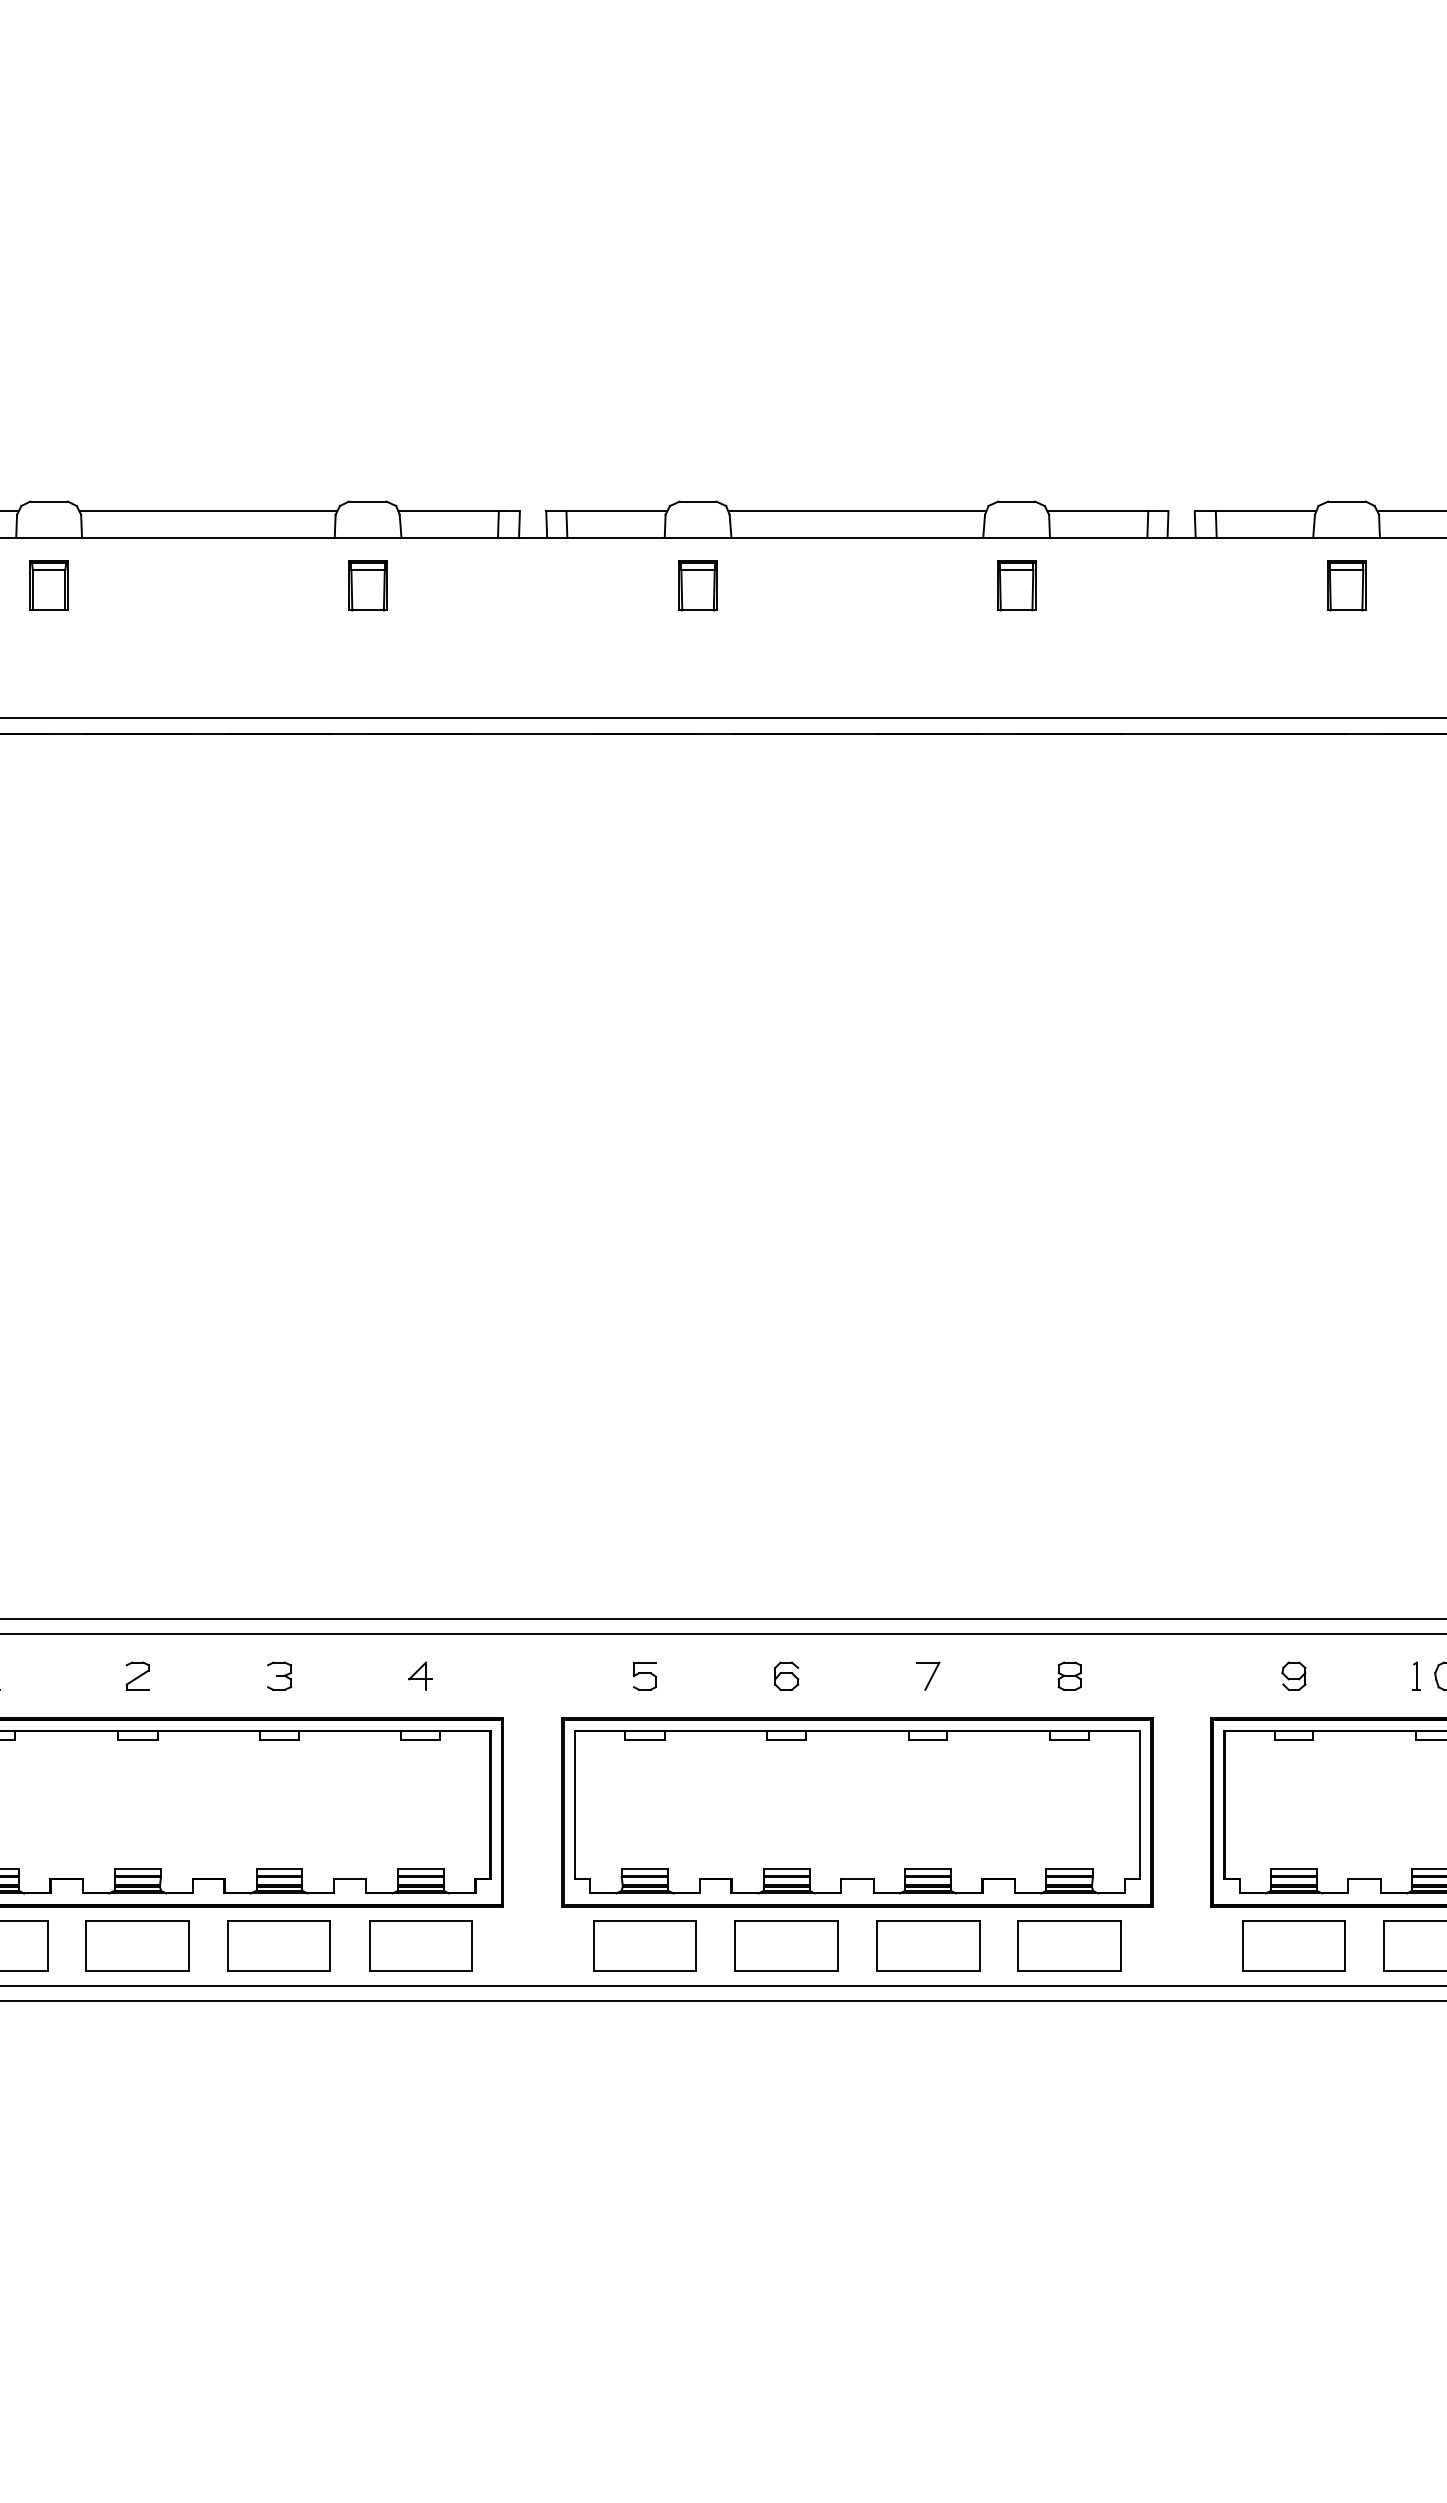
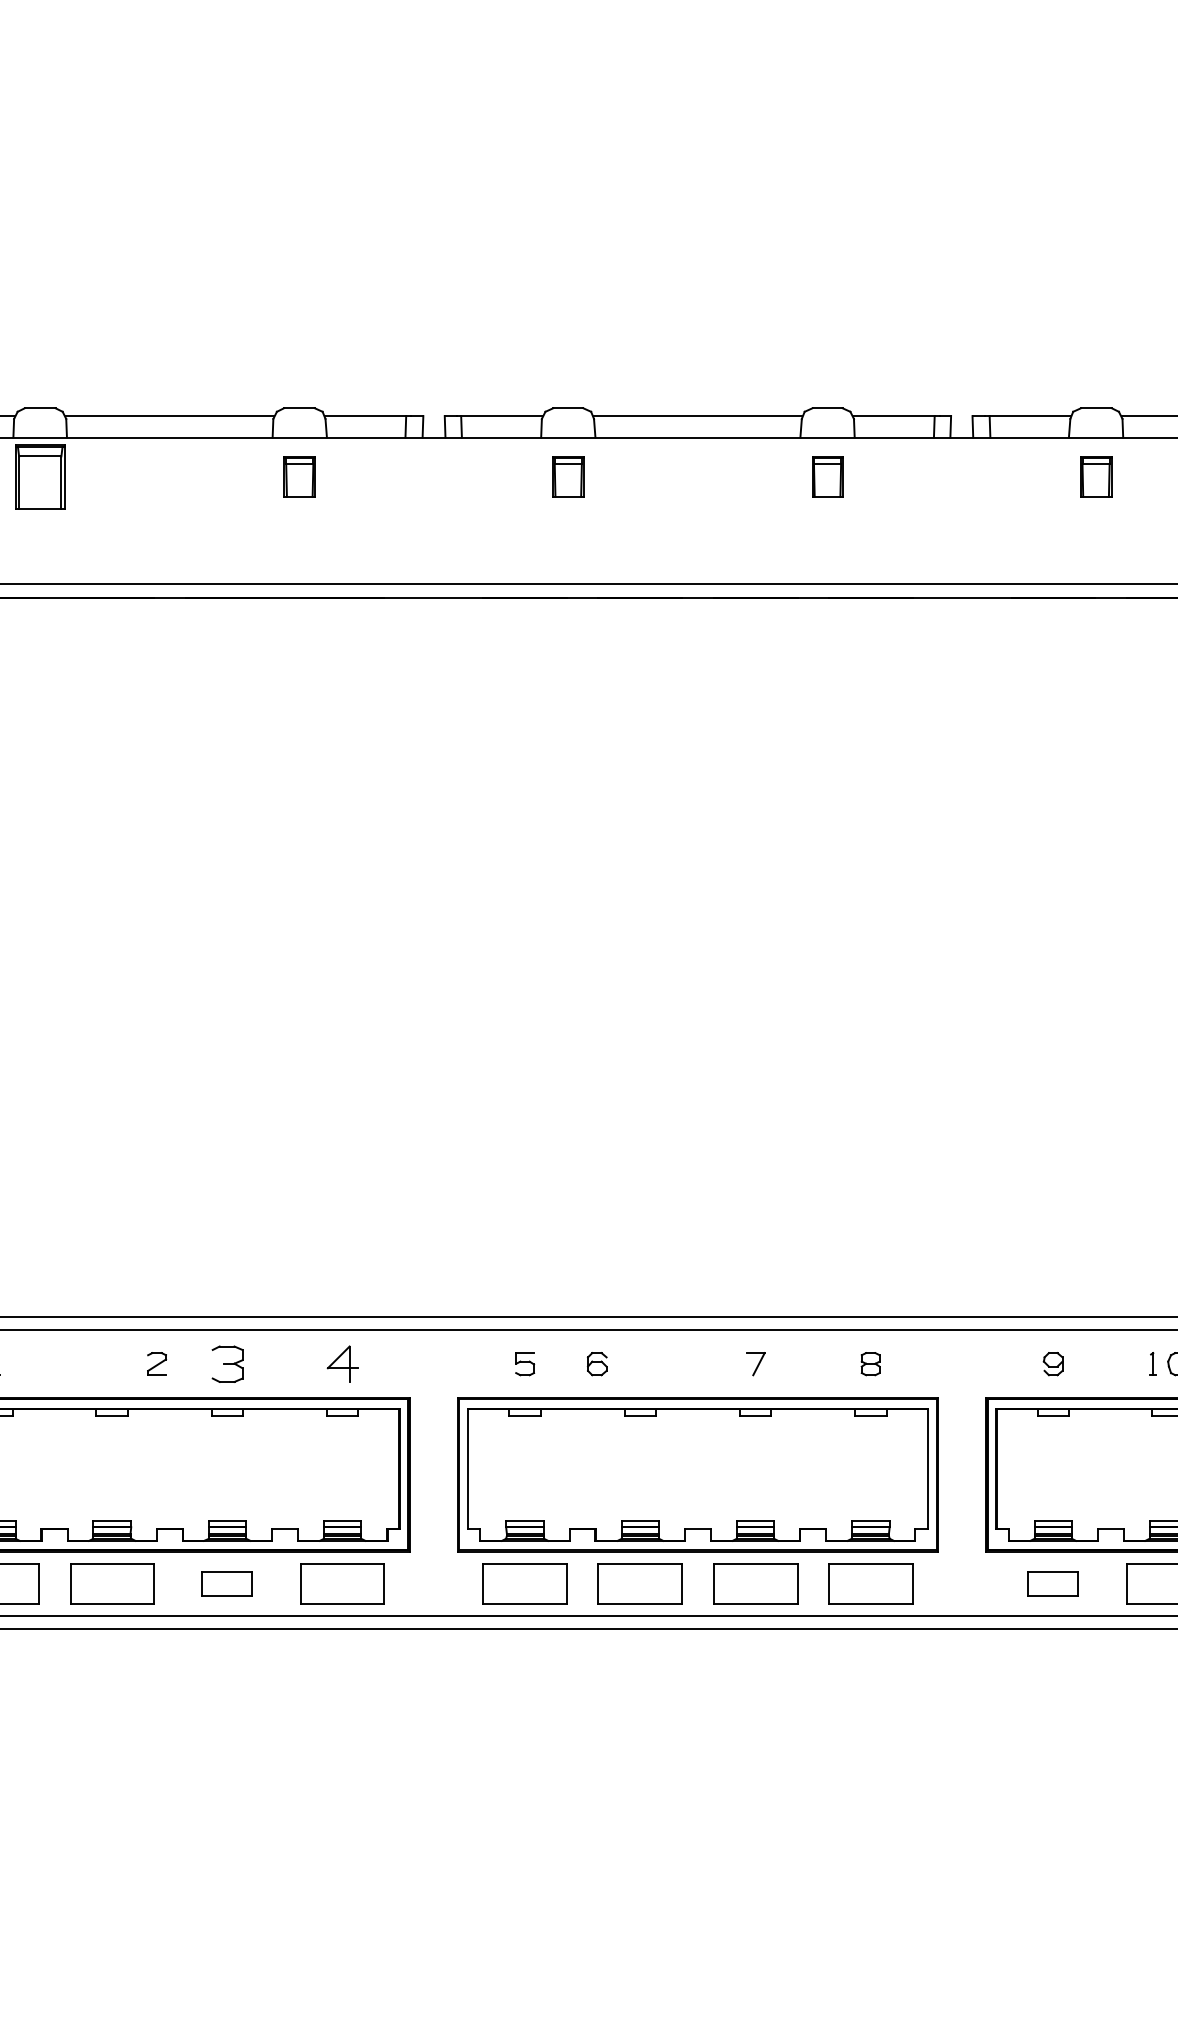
part: (48, 585) -> (39, 476), size x1.6
part: (137, 1675) -> (156, 1363), moved
part: (279, 1675) -> (227, 1363), size x1.6
part: (420, 1675) -> (342, 1363), size x1.6
part: (786, 1675) -> (597, 1363), moved
part: (278, 1945) -> (226, 1583), size x0.6
part: (1293, 1945) -> (1052, 1583), size x0.6

